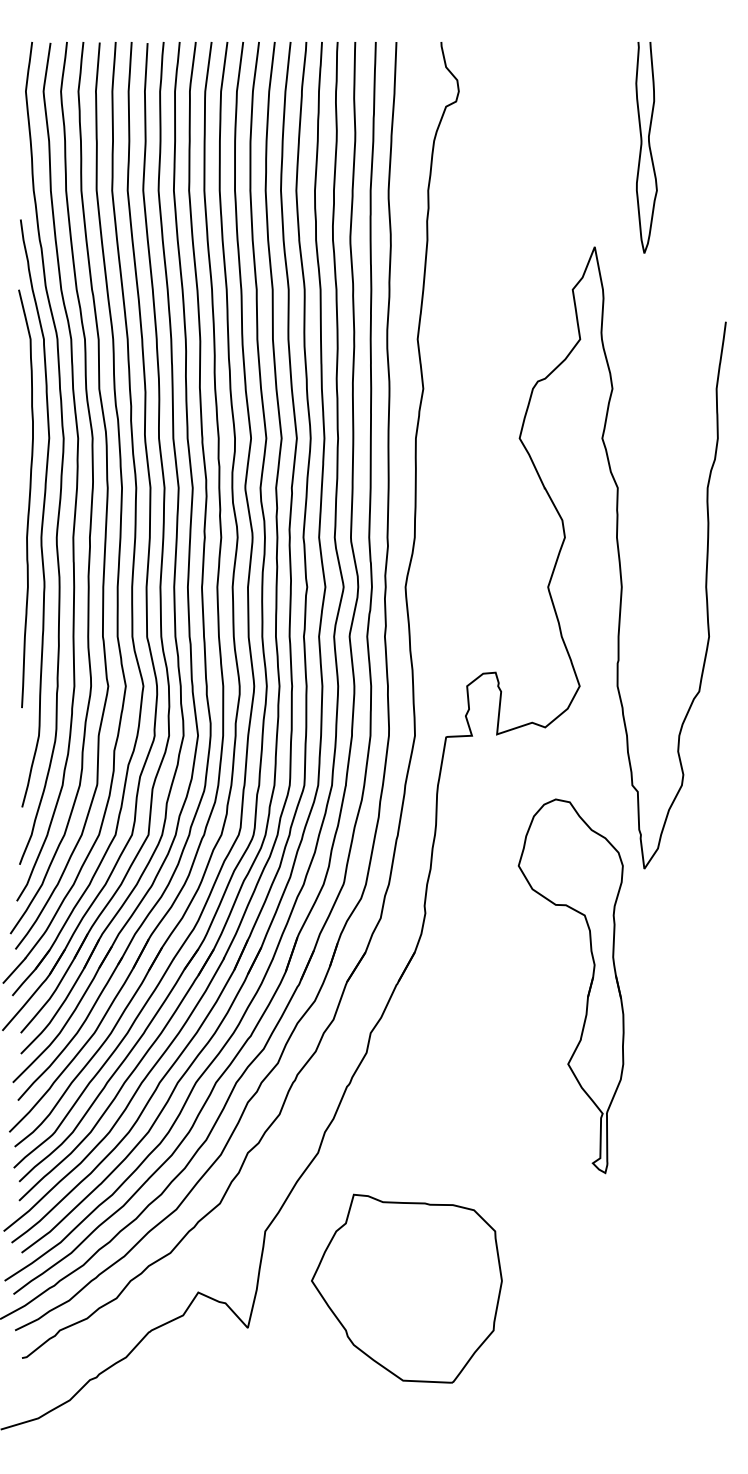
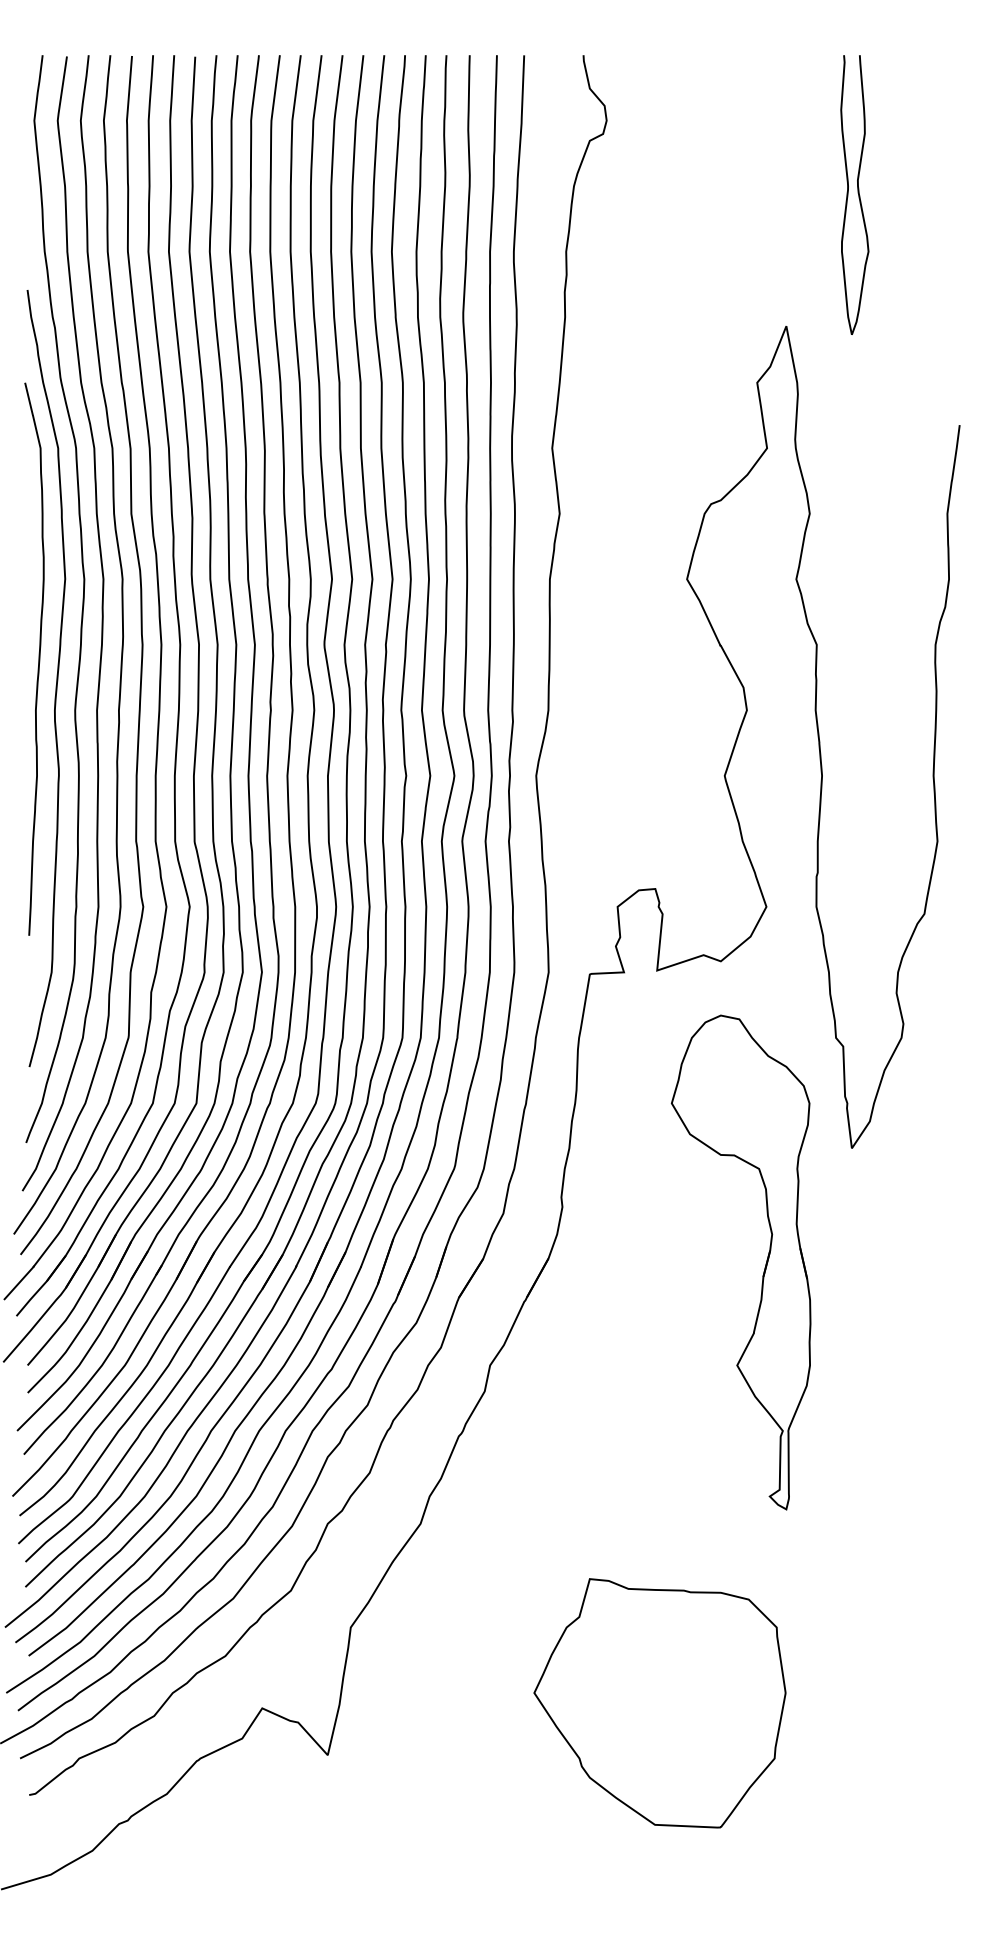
part: (588, 990) -> (764, 1267), moved
part: (406, 1288) -> (659, 1703), moved

